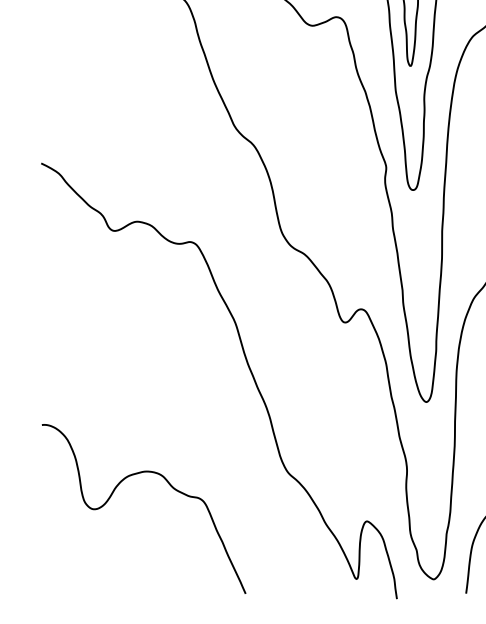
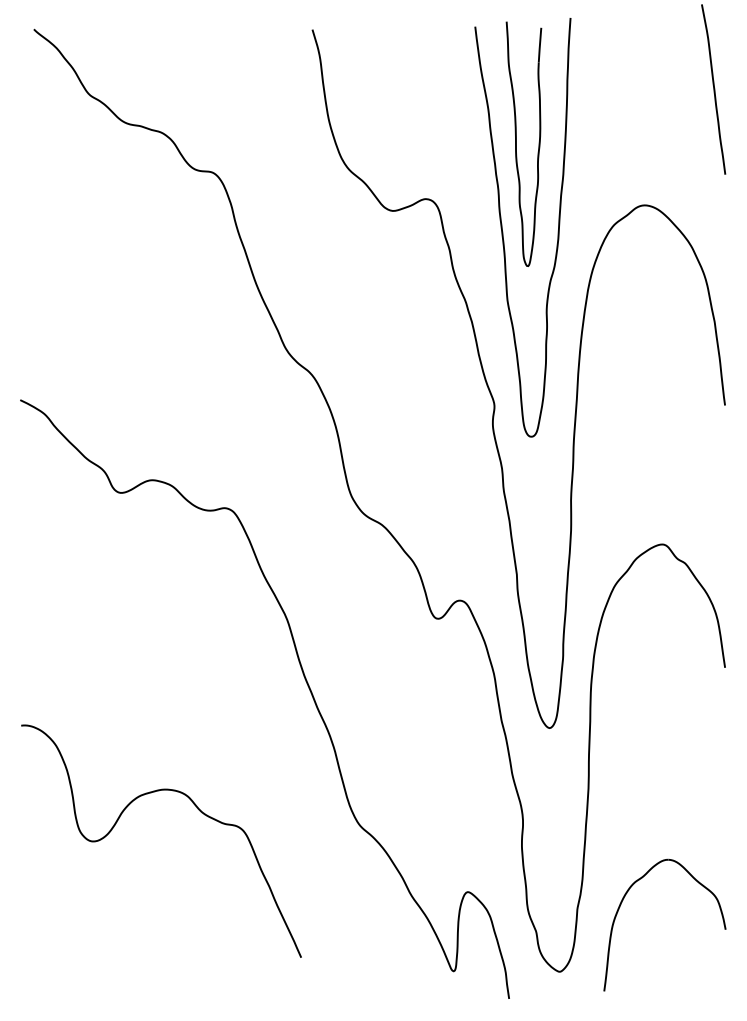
curve: (117, 487) -> (124, 811), moved

